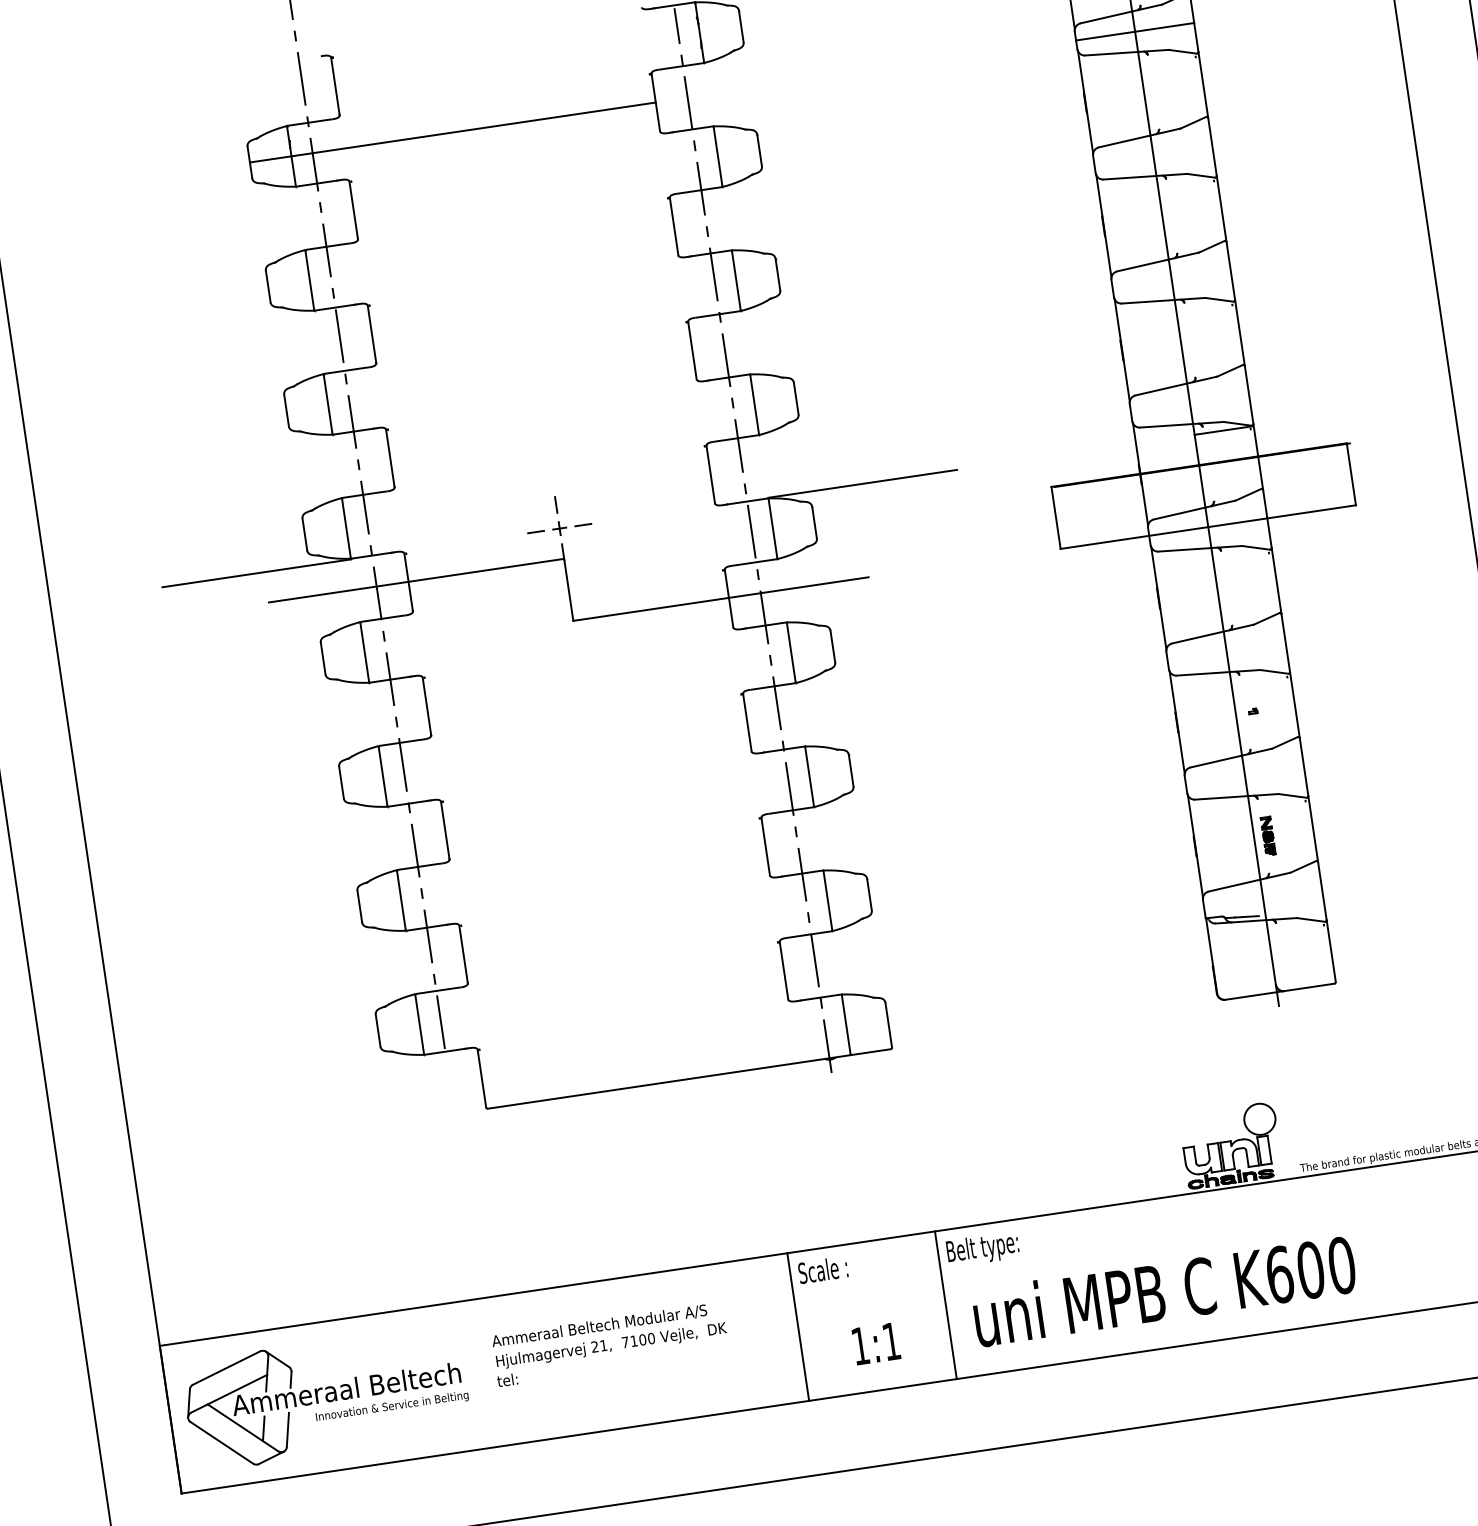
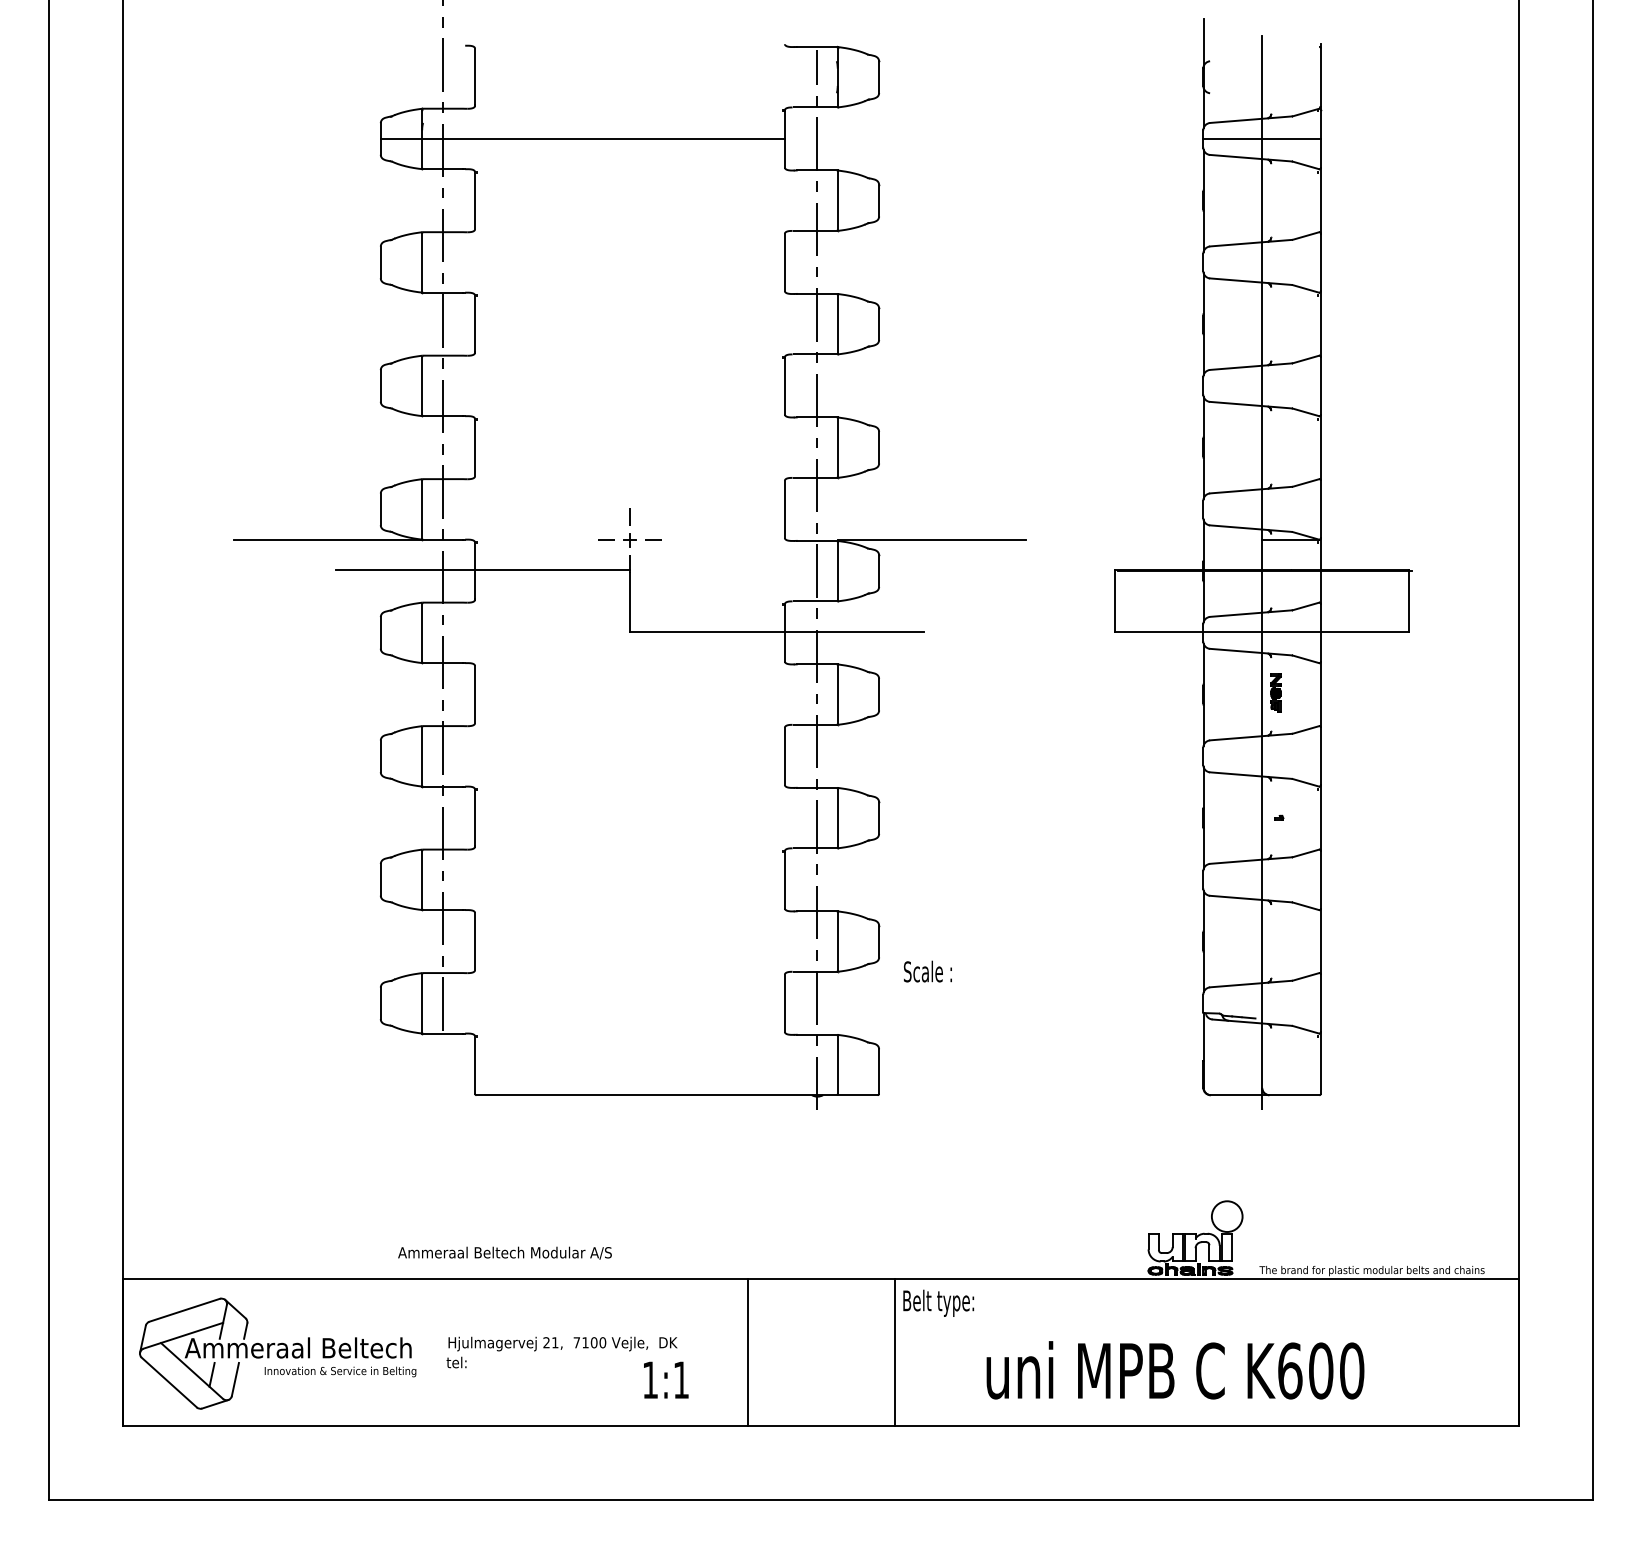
part: (1267, 835) -> (1275, 692), moved
text: (822, 1269) -> (927, 971), moved
text: (1164, 1291) -> (1175, 1370), moved
text: (598, 1325) -> (504, 1252), moved
text: (876, 1343) -> (666, 1379), moved

